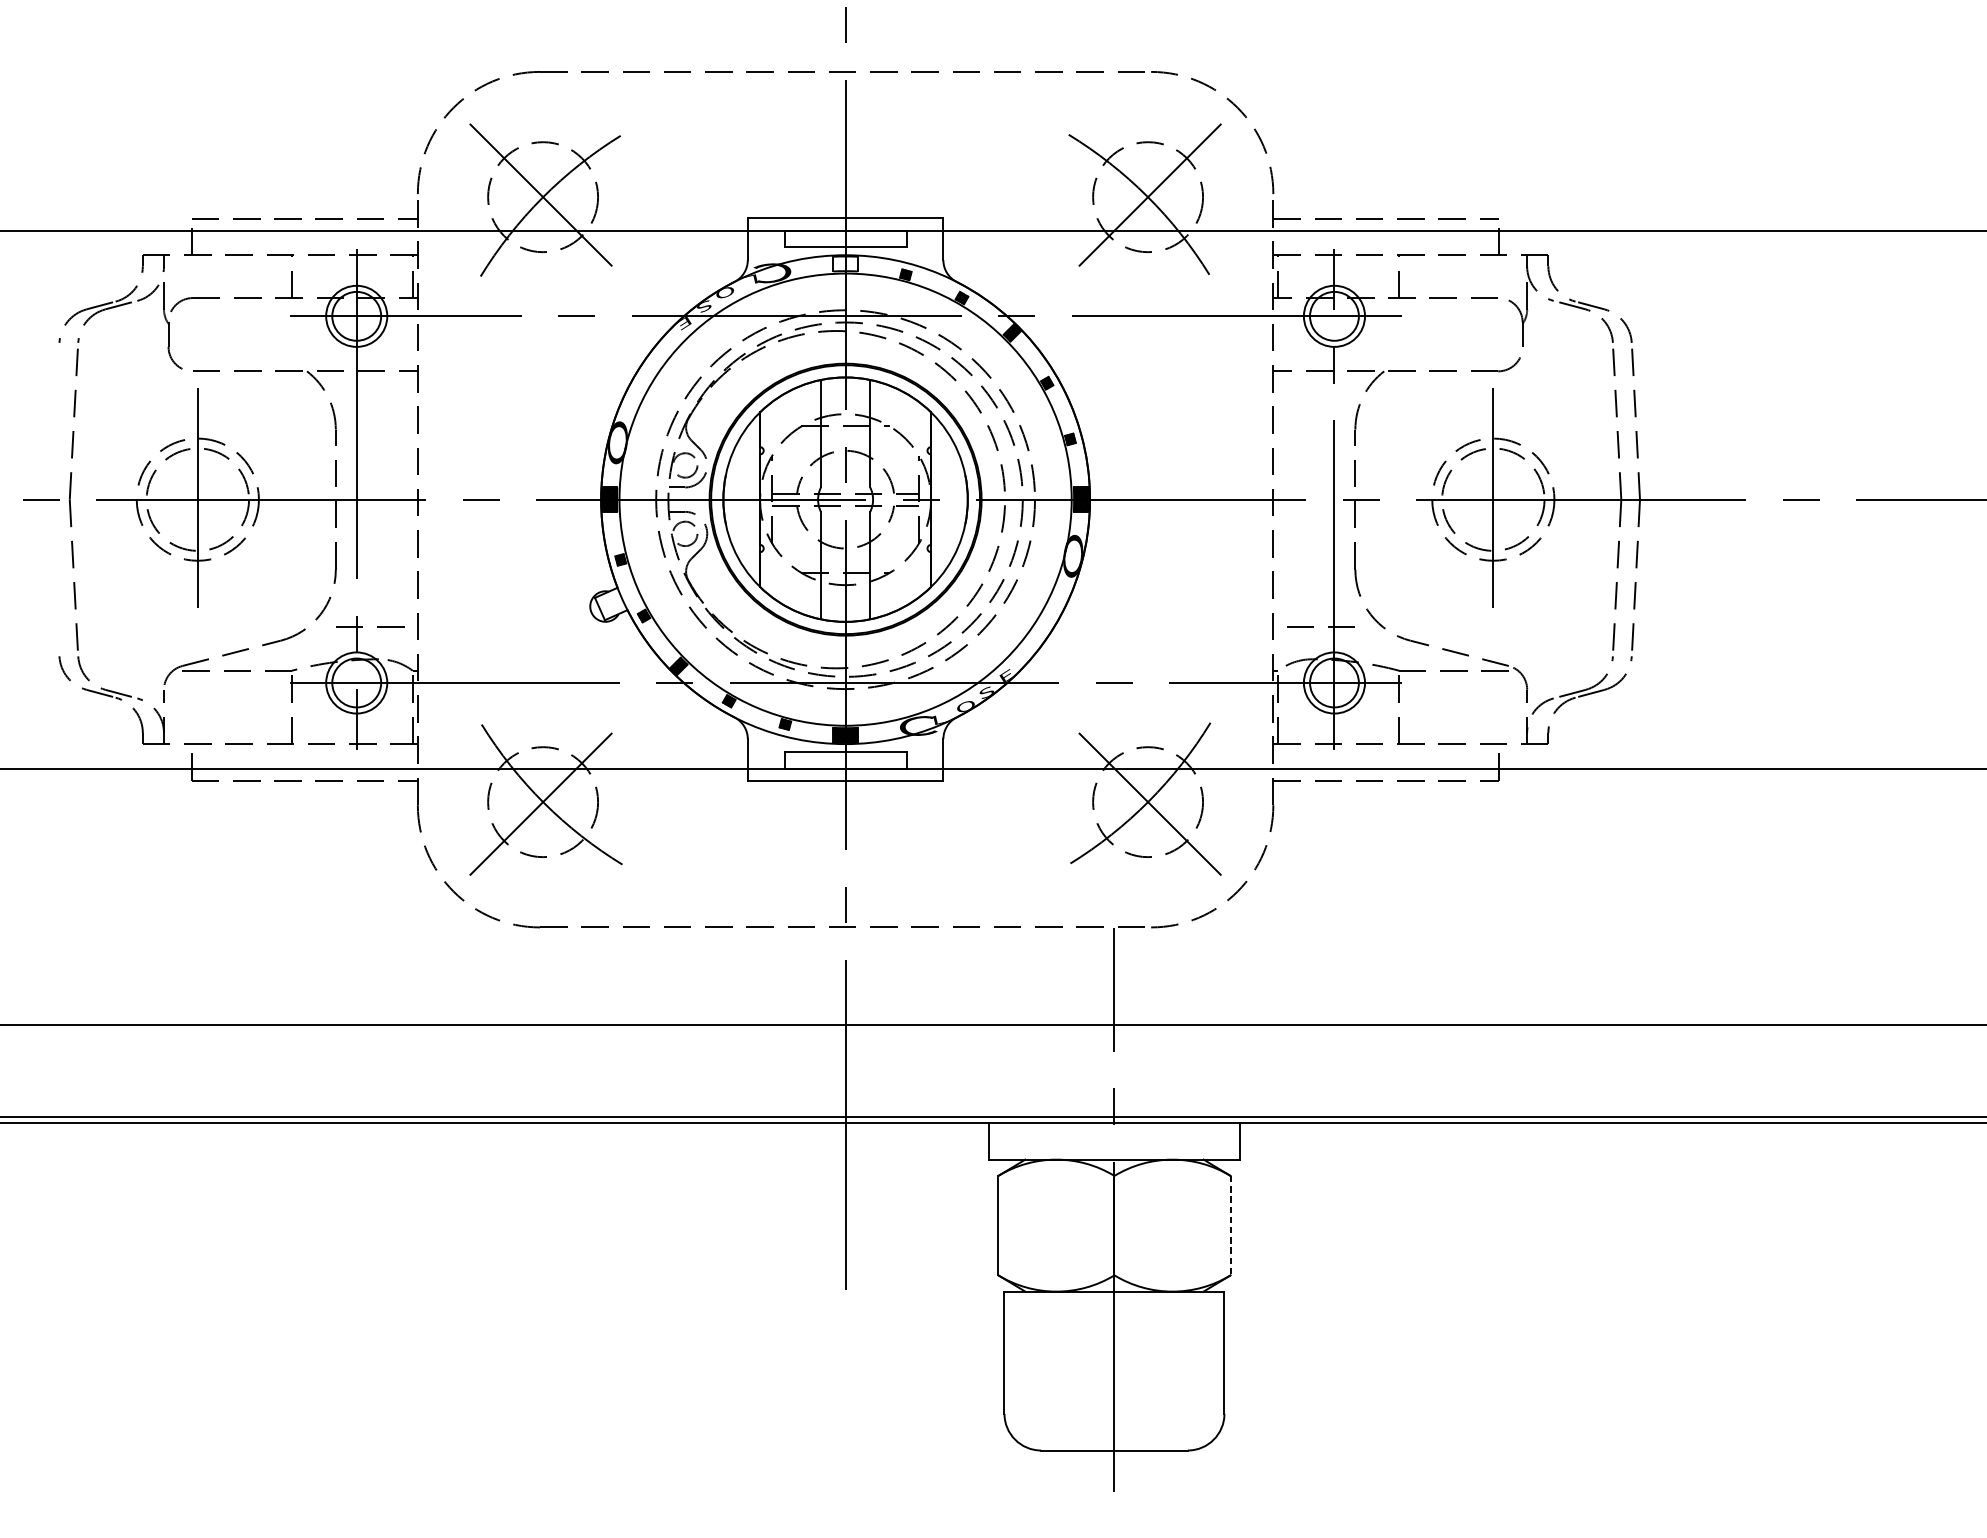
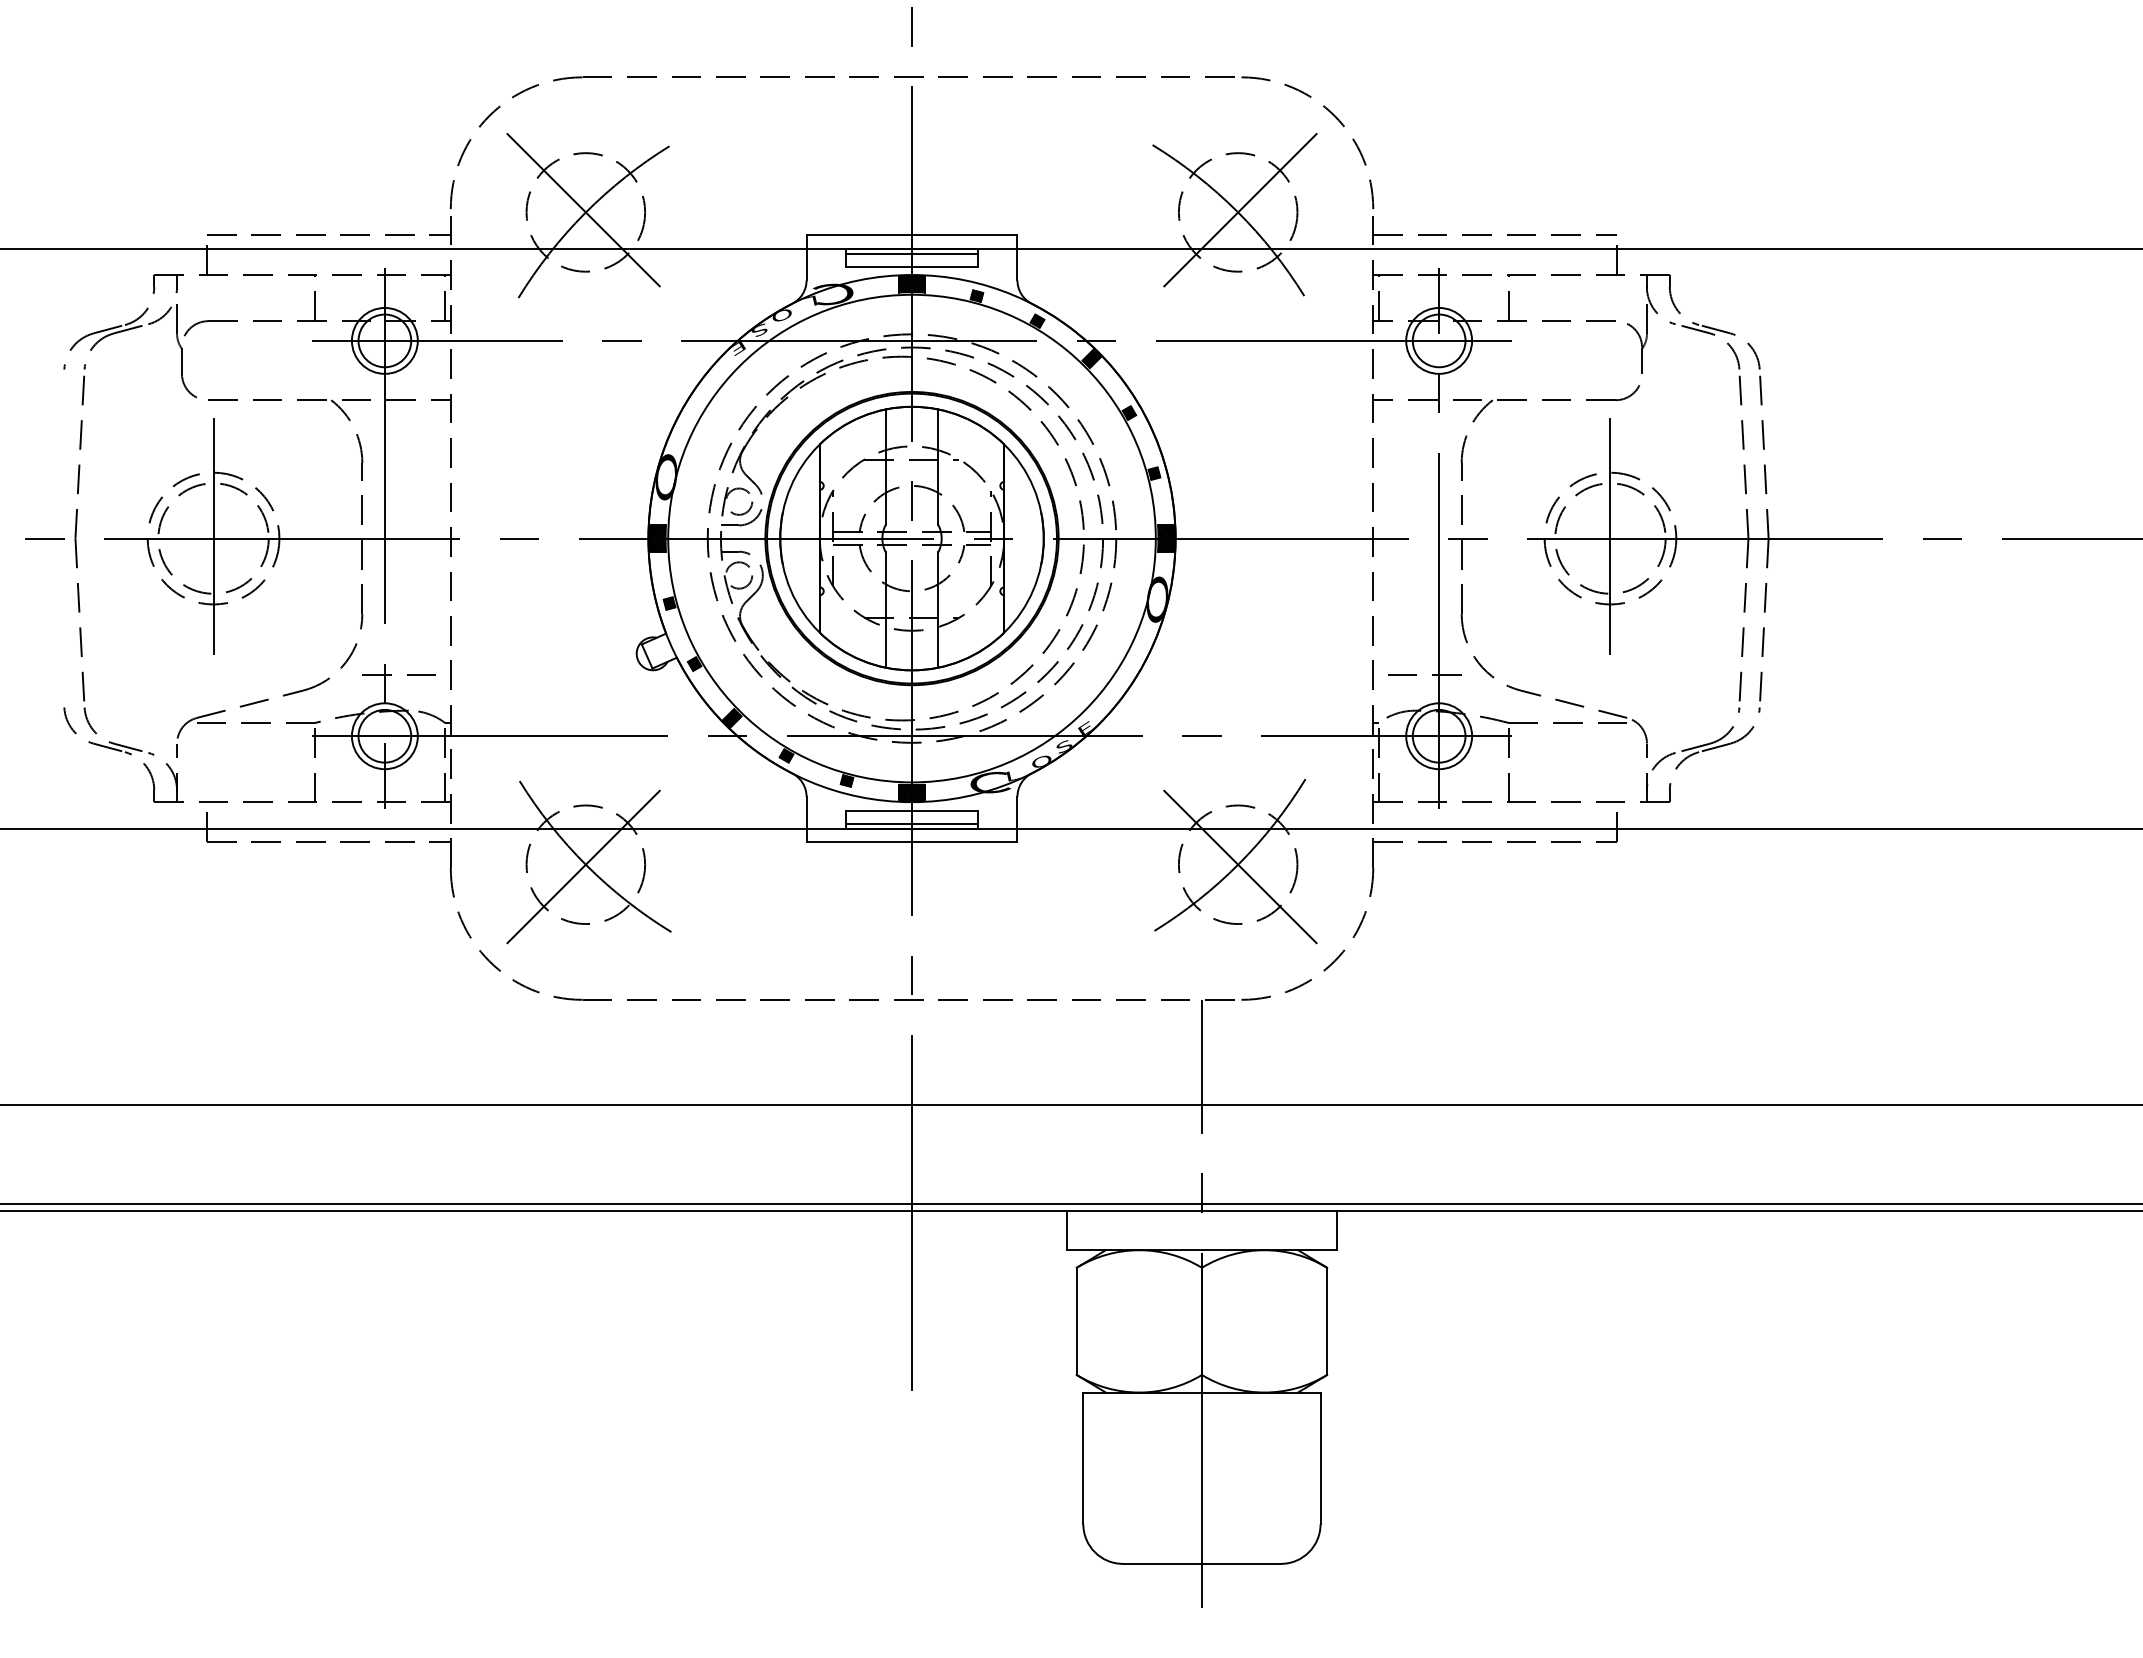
line: (845, 235) -> (911, 253), added
hatch: (845, 264) -> (911, 284), added
line: (845, 763) -> (911, 823), added
line: (1230, 1225) -> (1327, 1321), dashed -> solid

